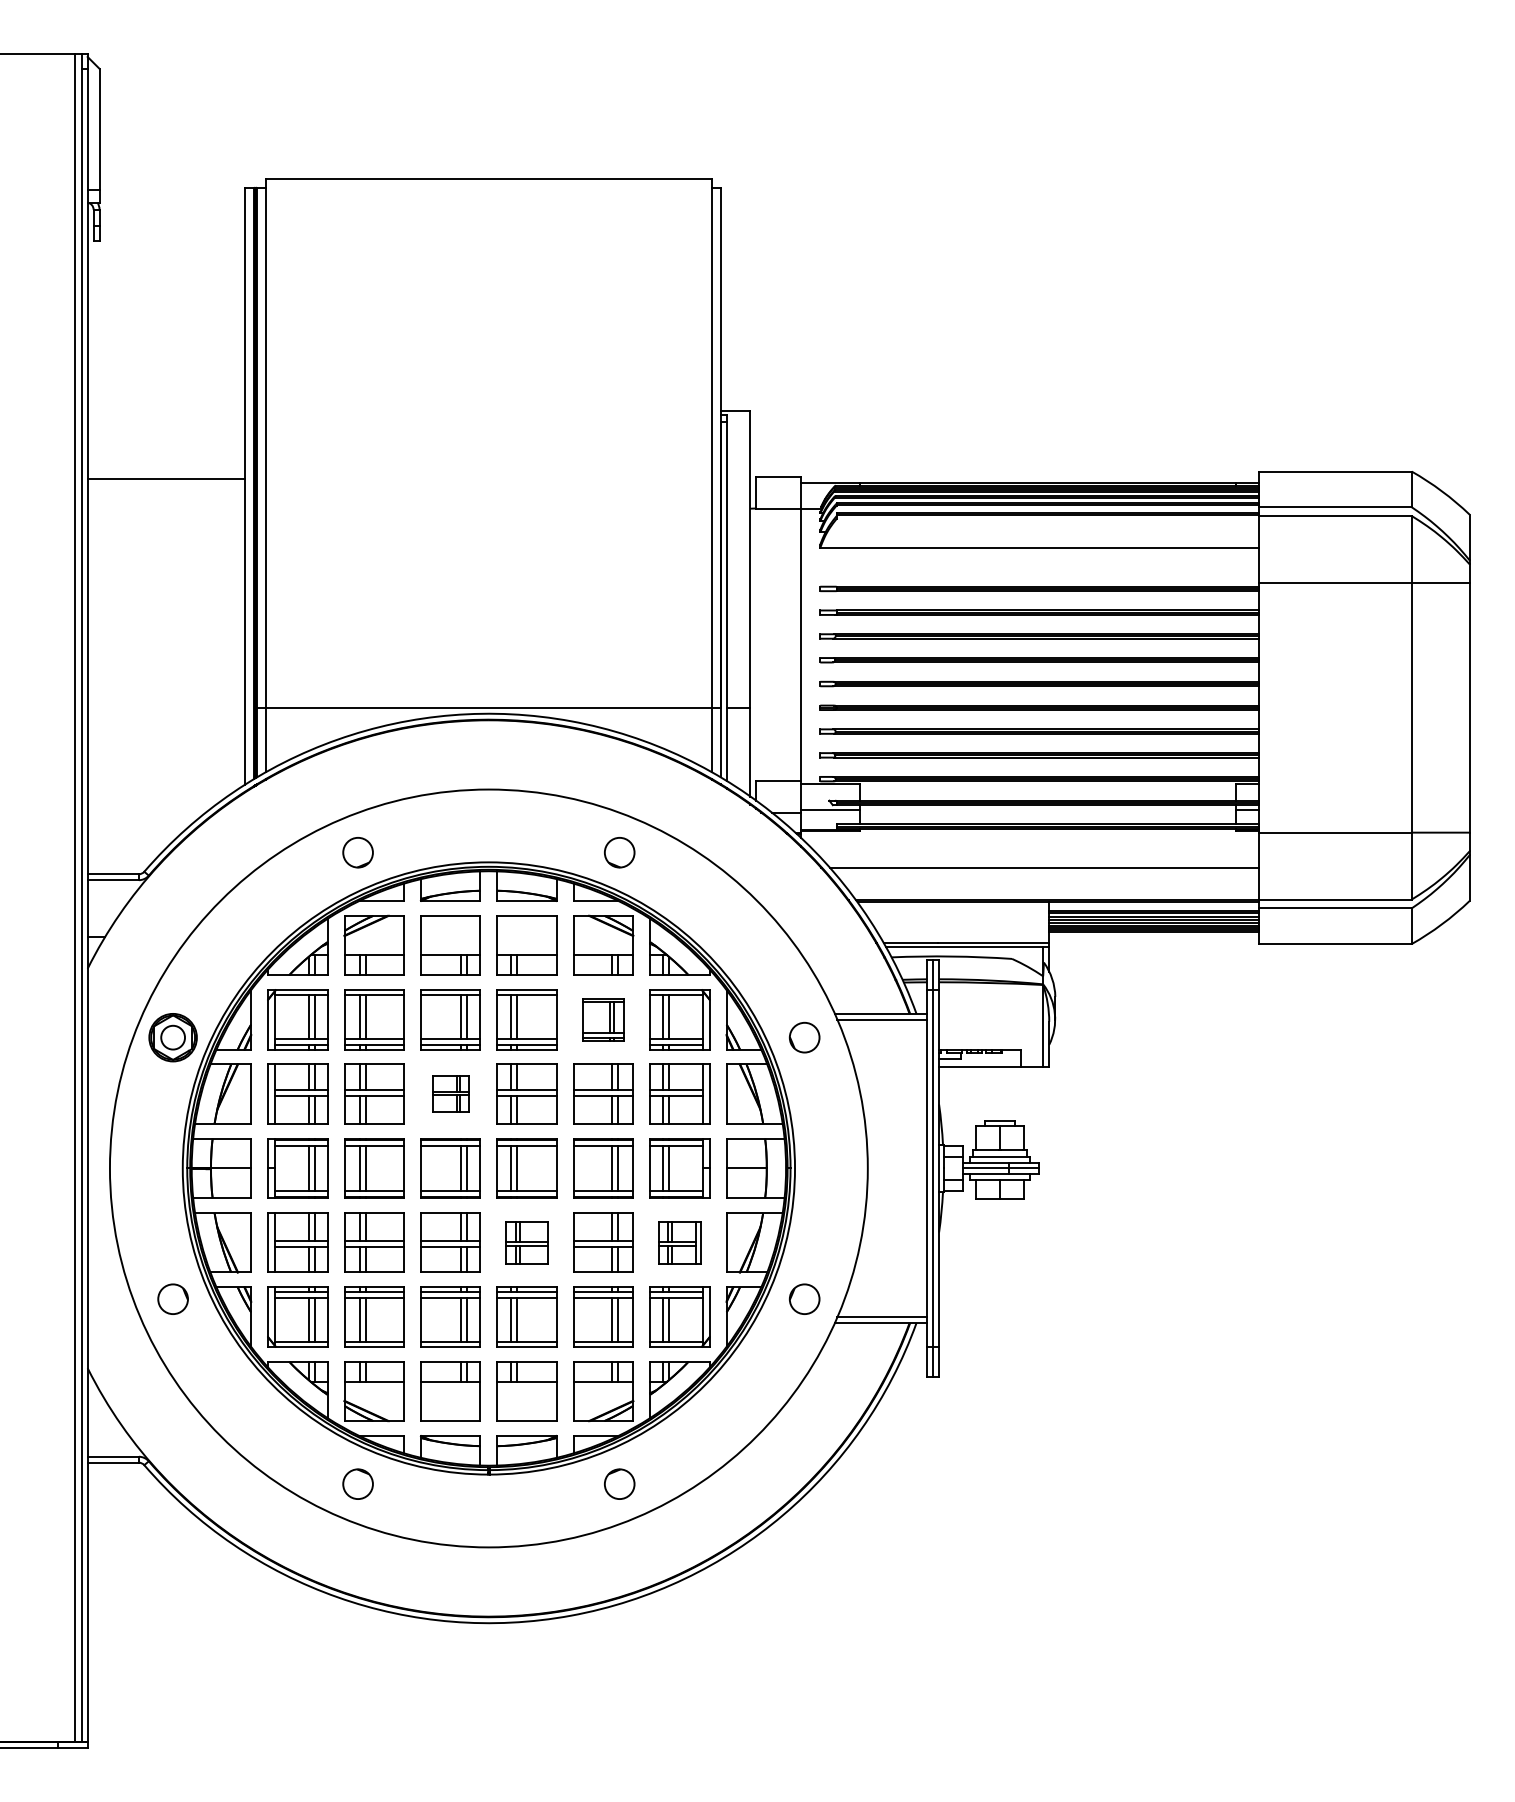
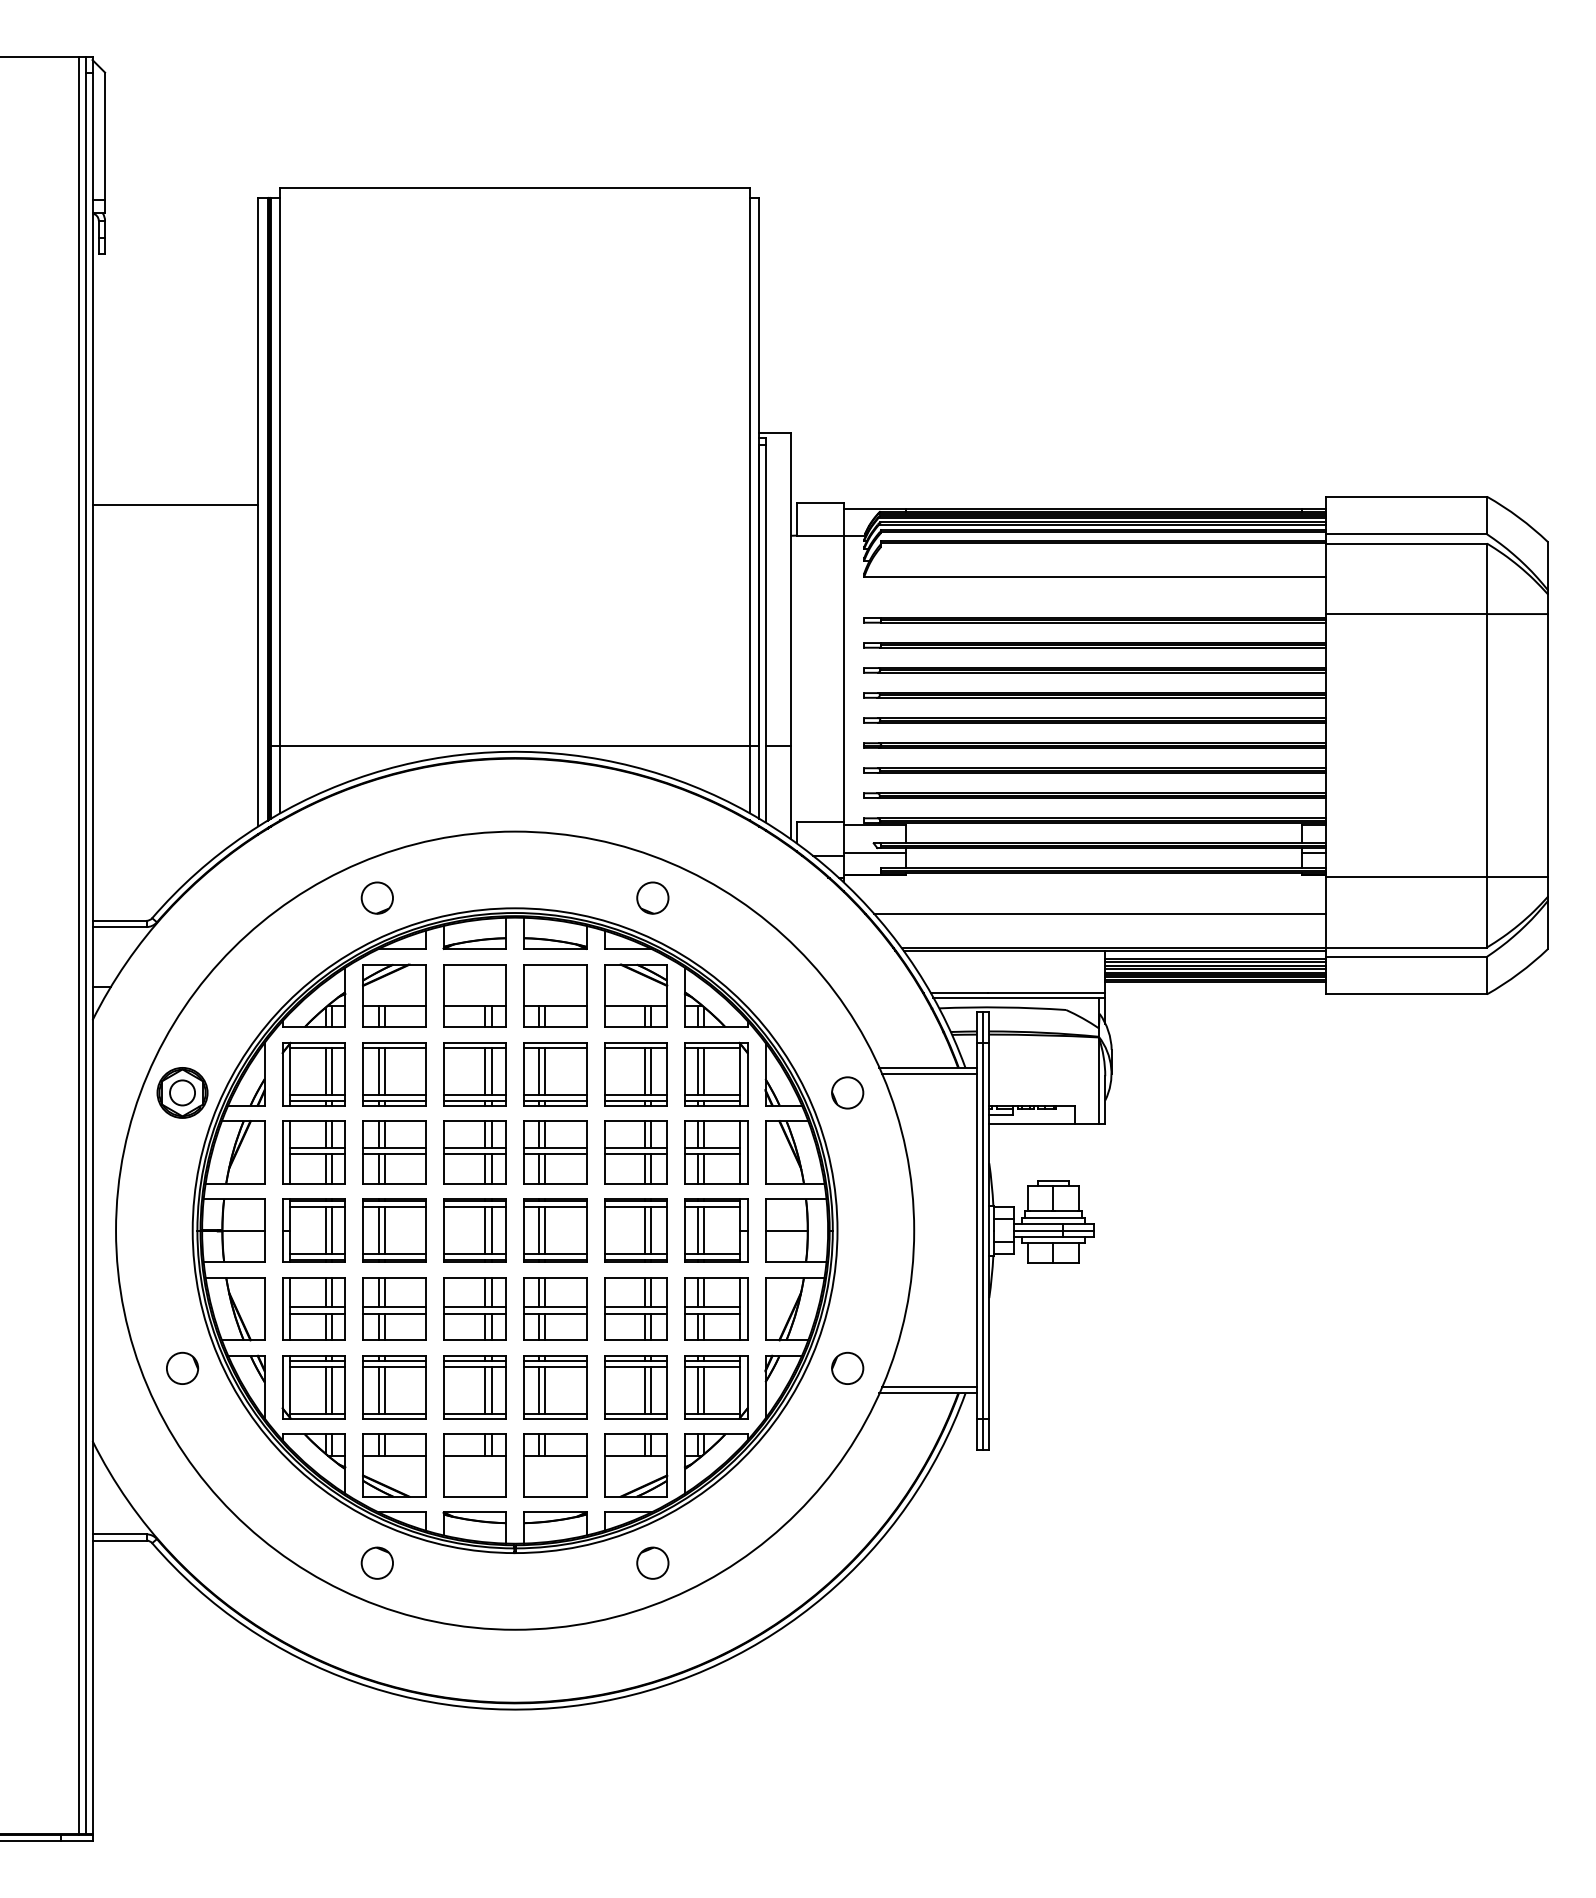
part: (603, 1020) -> (635, 1074), size x1.43
part: (450, 1094) -> (474, 1152), size x1.67
part: (527, 1242) -> (555, 1308), size x1.43
part: (680, 1242) -> (716, 1308), size x1.43

